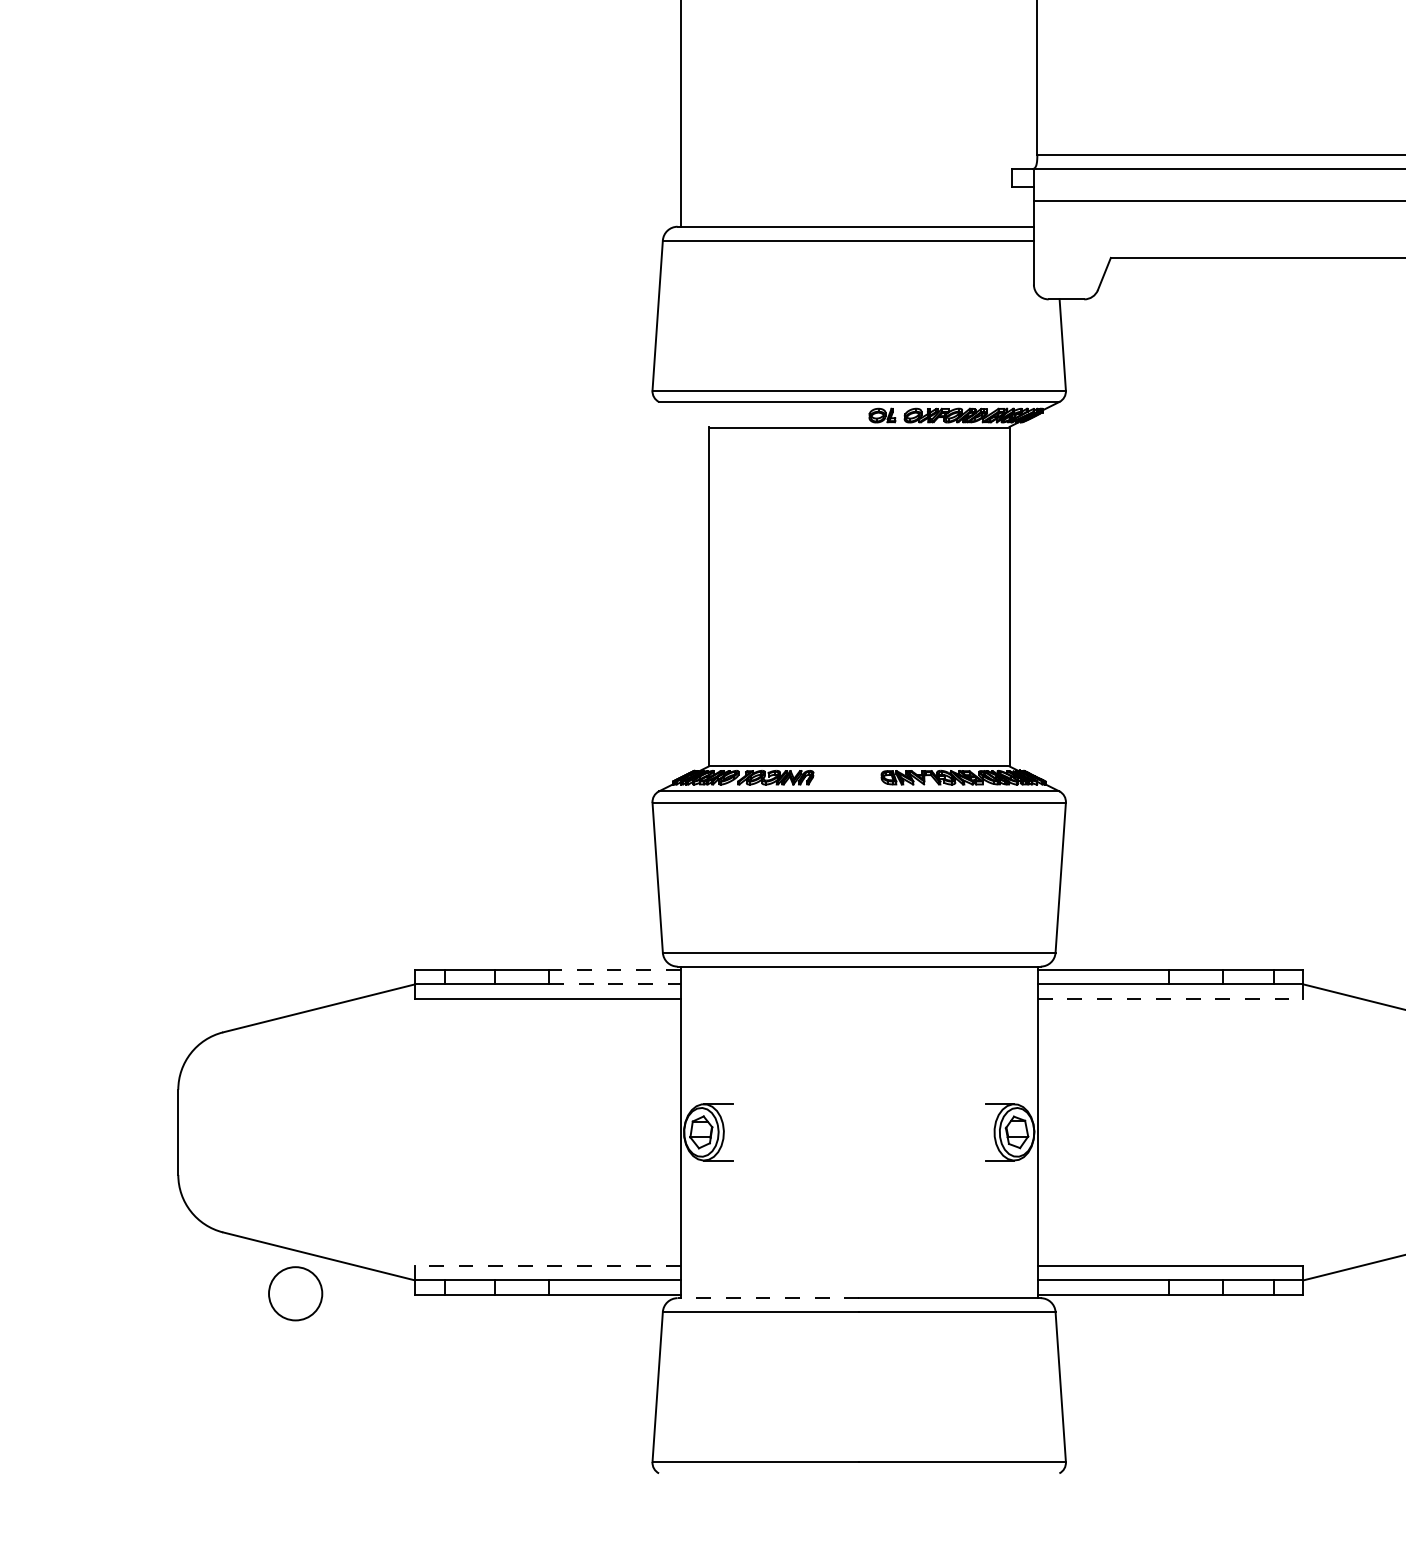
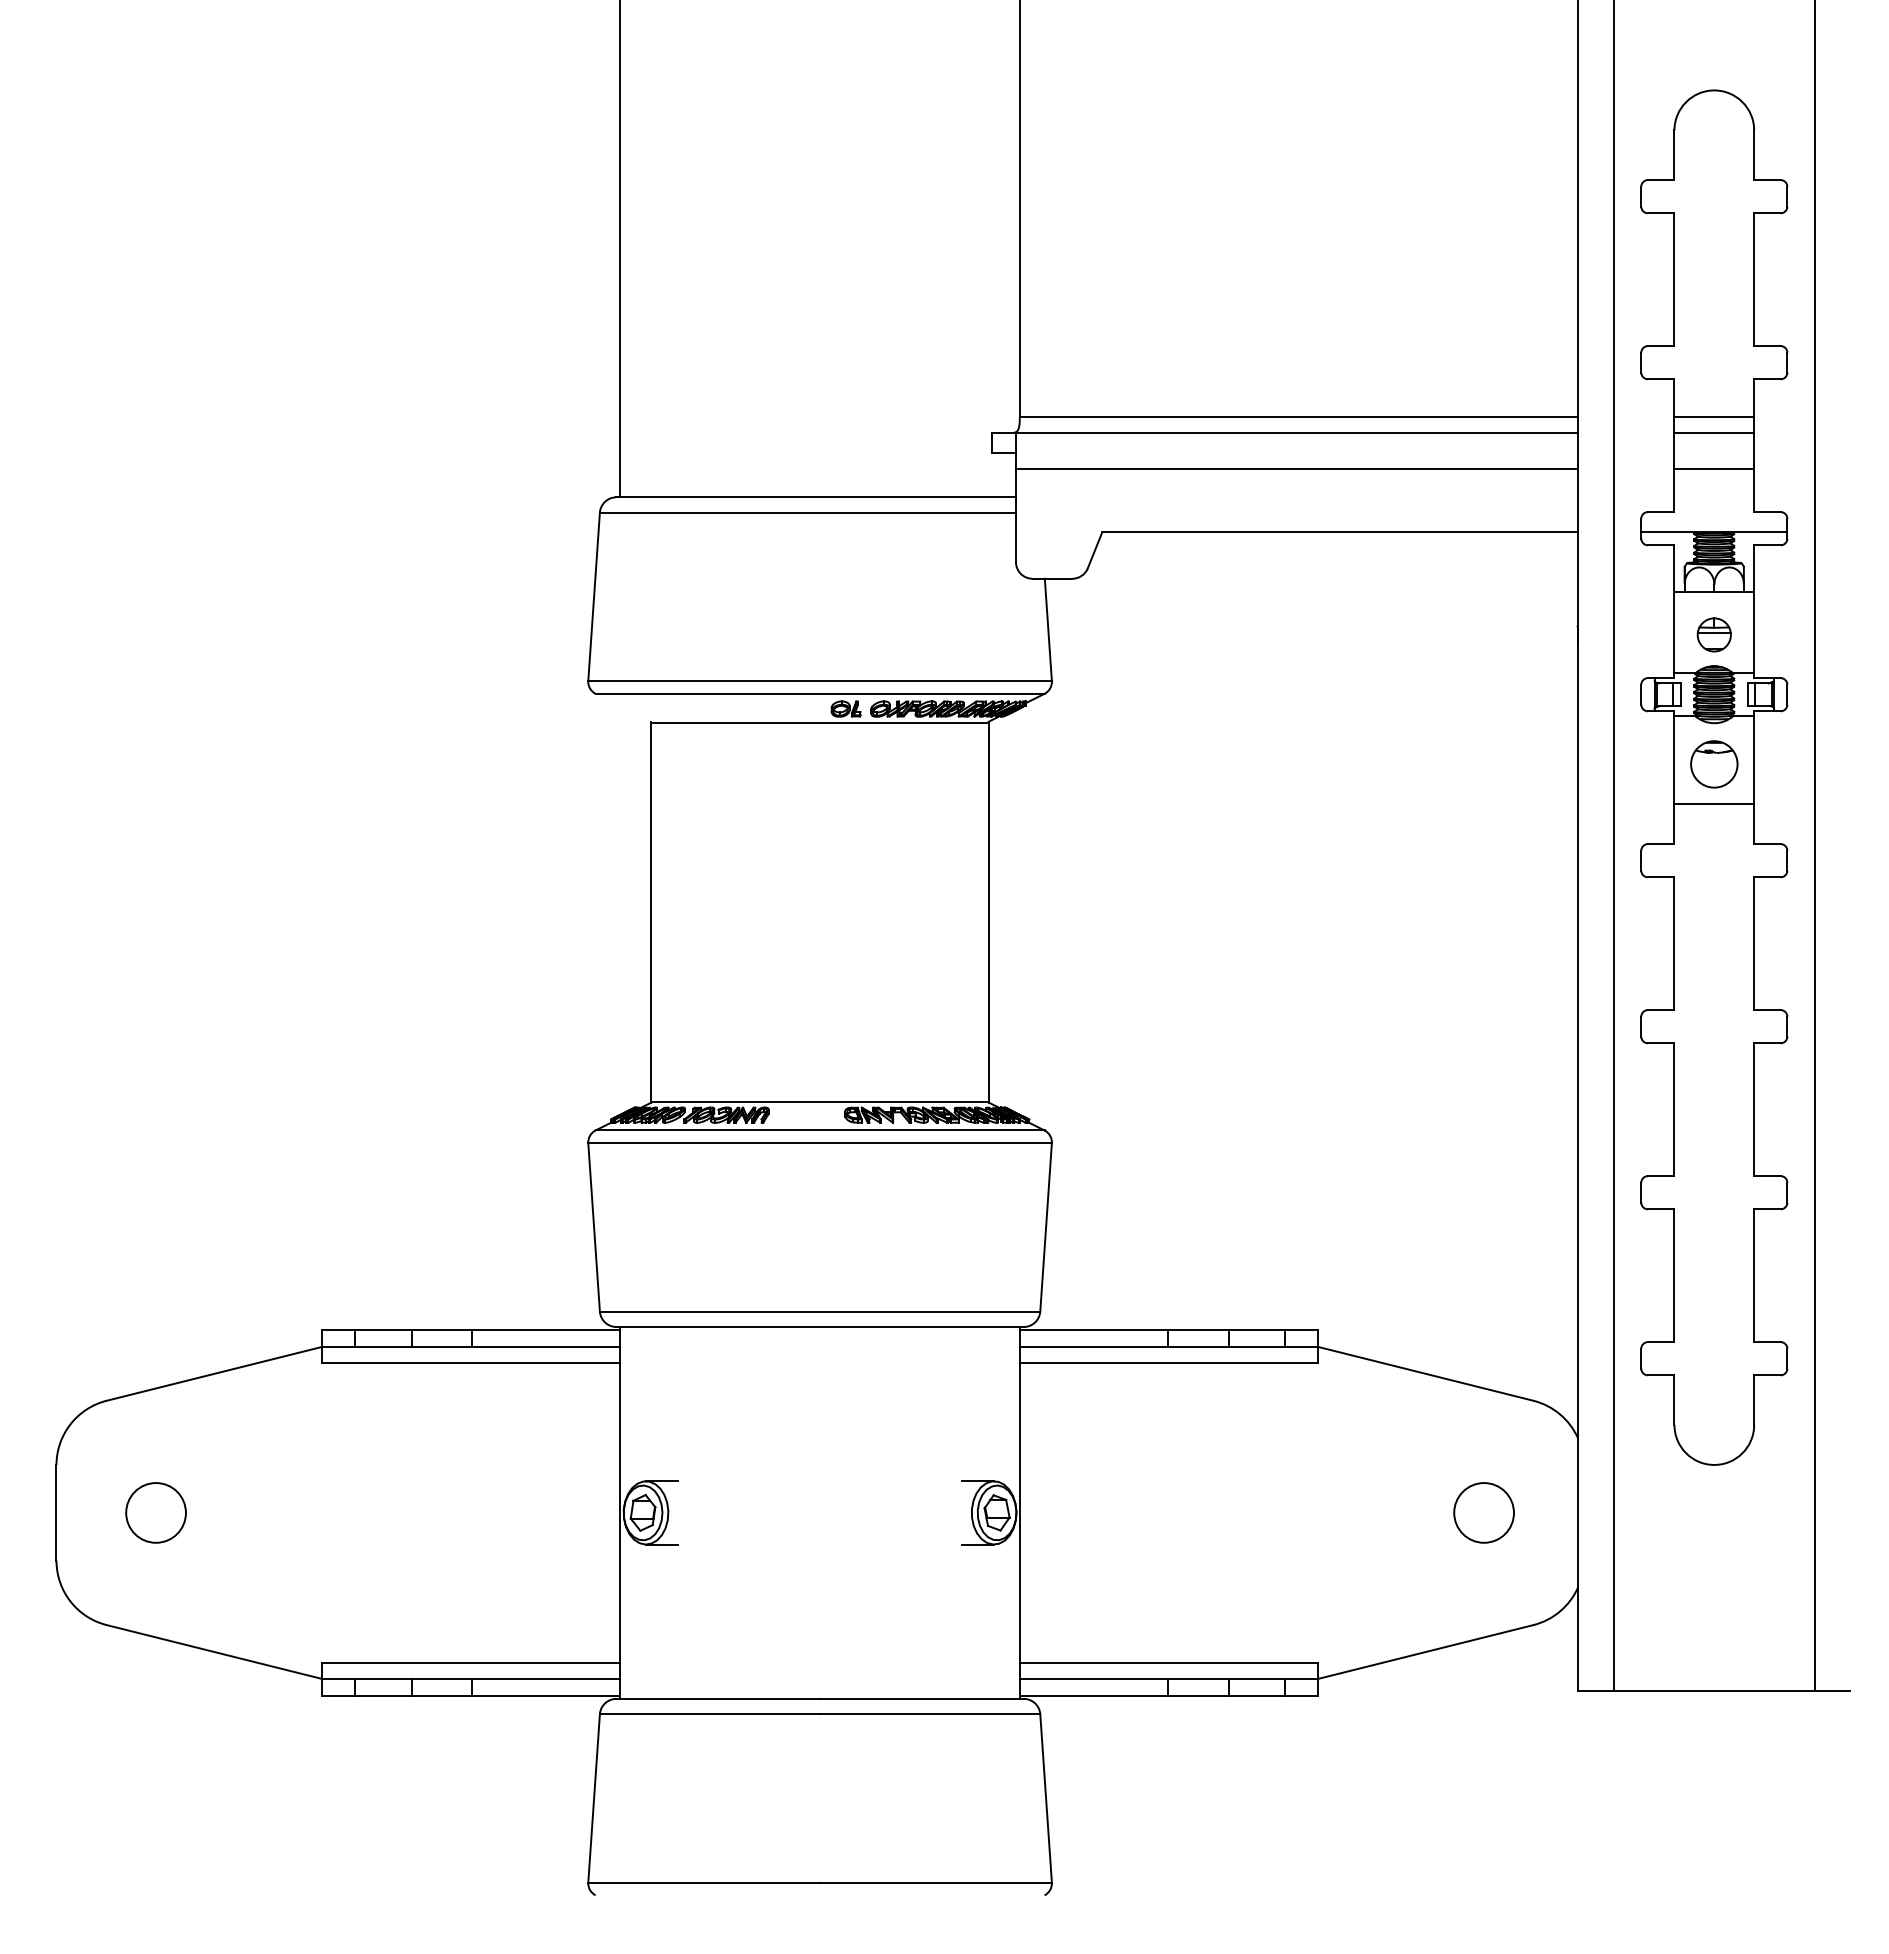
line: (615, 969) -> (546, 1330), dashed -> solid
line: (615, 983) -> (546, 1346), dashed -> solid
line: (1170, 998) -> (1169, 1362), dashed -> solid
line: (547, 1266) -> (470, 1663), dashed -> solid
circle: (295, 1293) -> (155, 1512), moved
line: (768, 1297) -> (718, 1698), dashed -> solid

